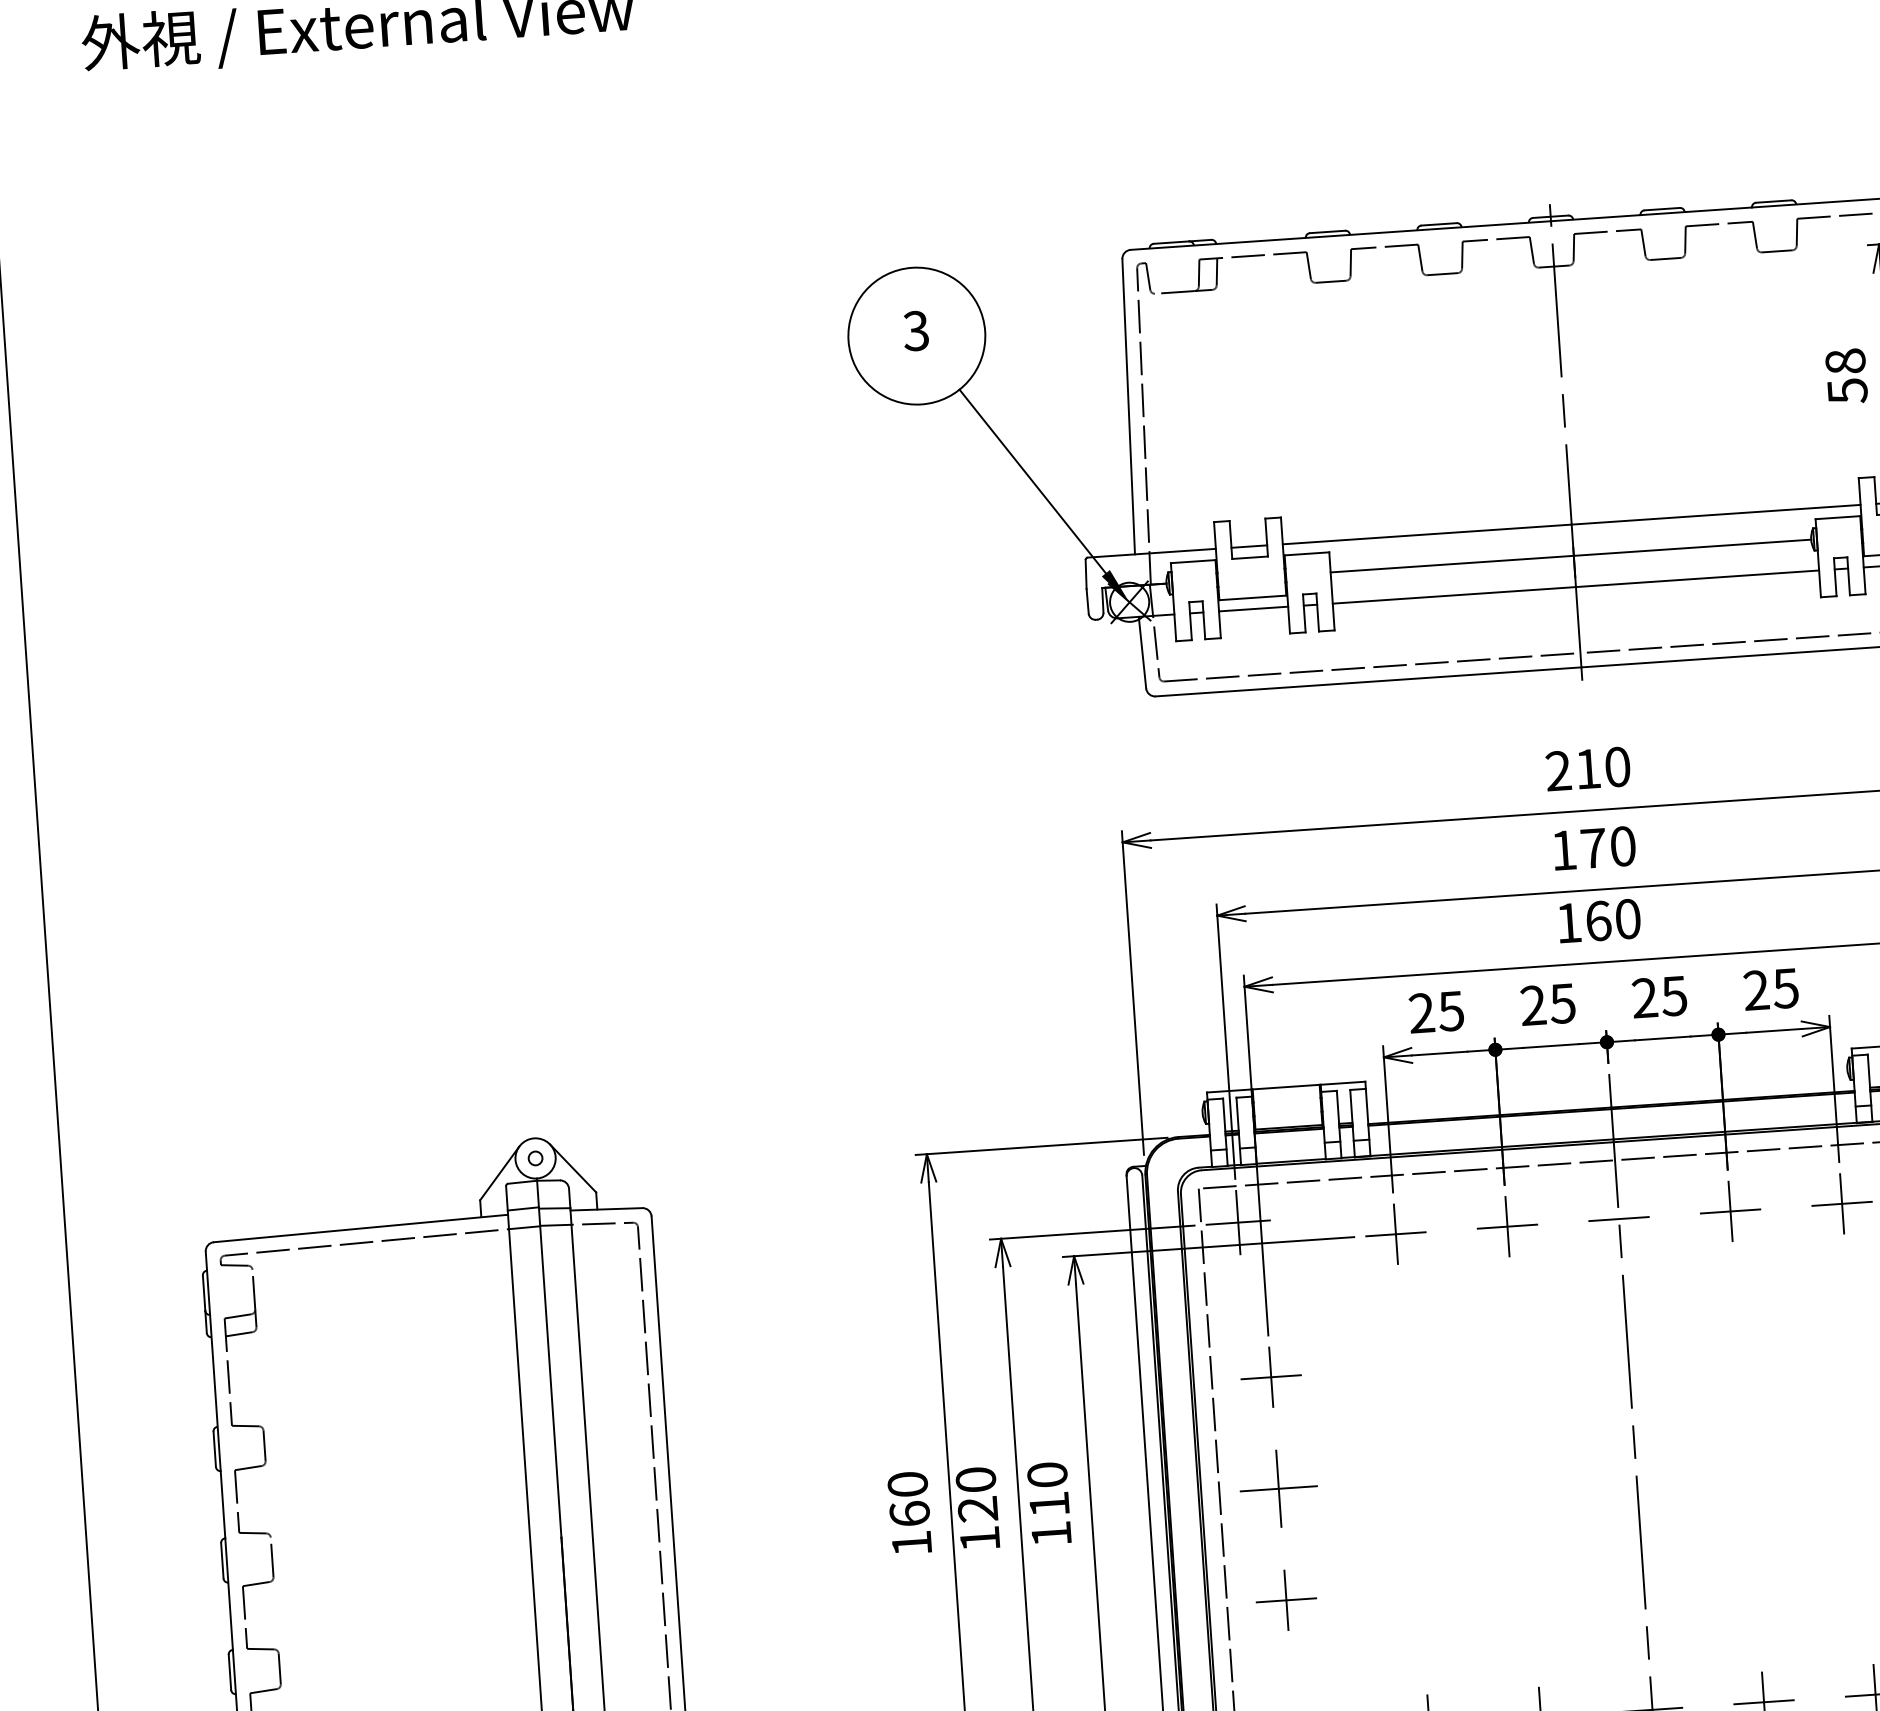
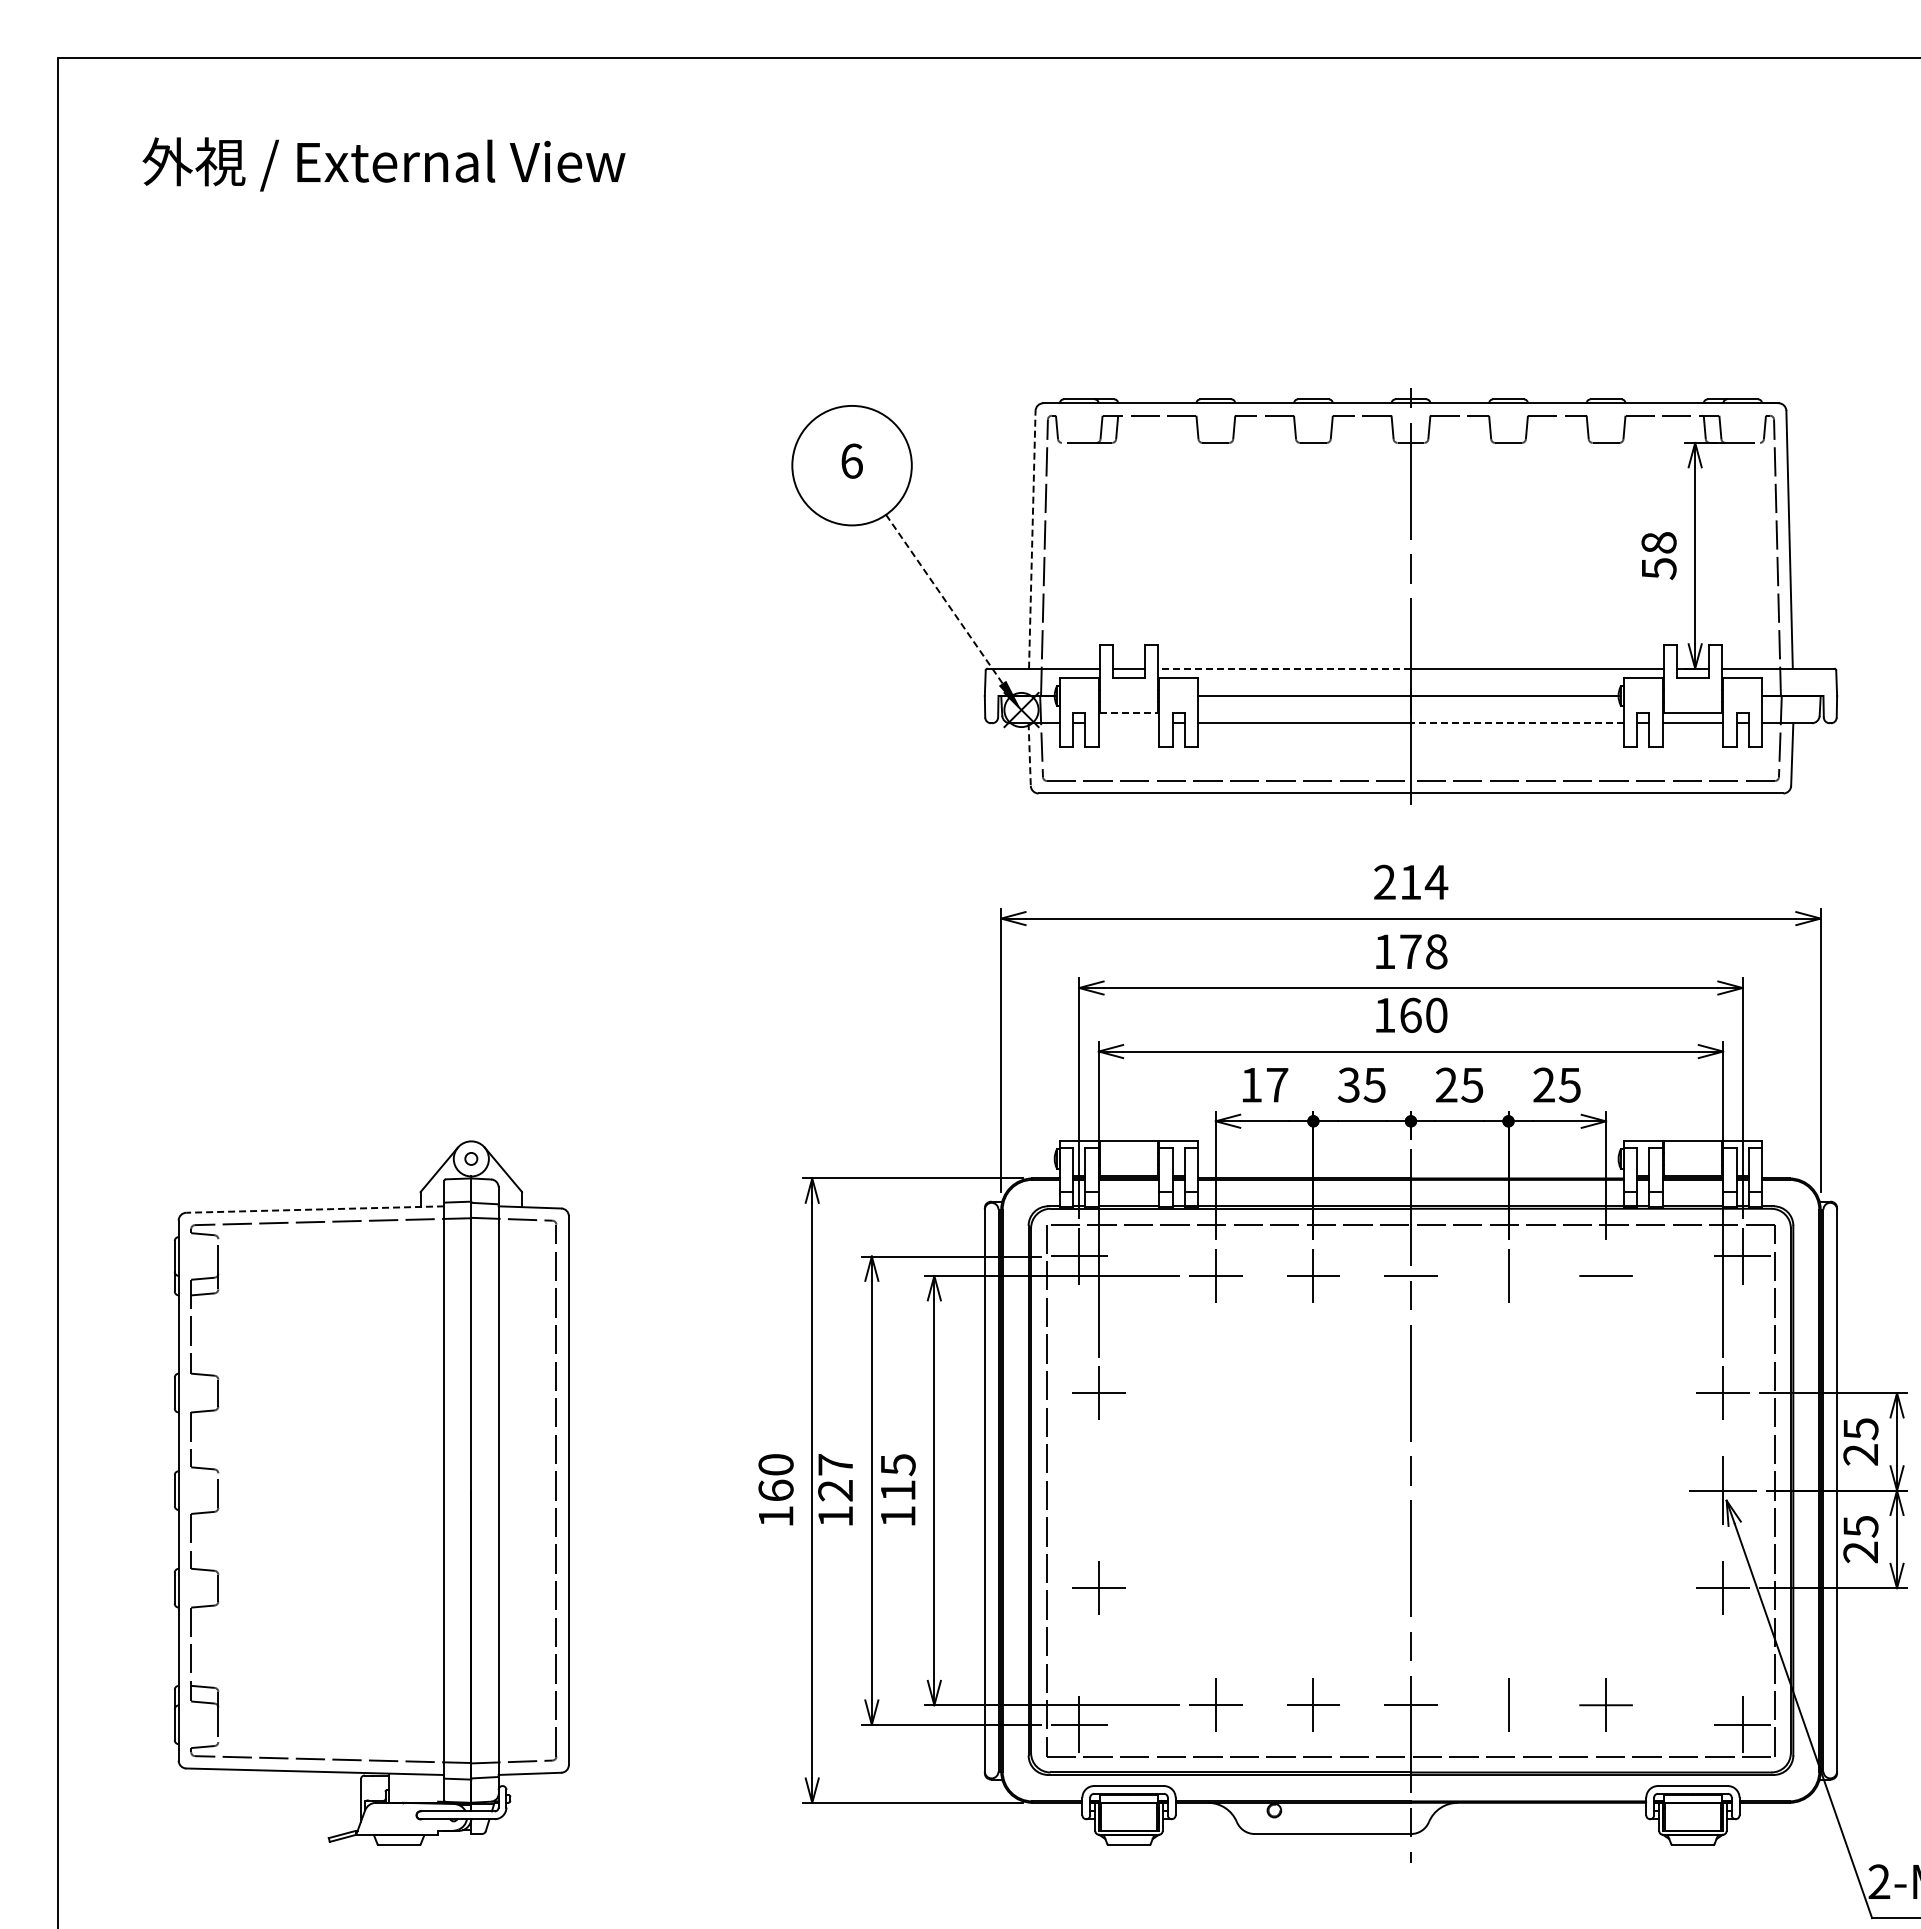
text: (915, 330) -> (851, 460), 3 -> 6
line: (1128, 406) -> (1032, 539), solid -> dashed
line: (1032, 481) -> (944, 599), solid -> dashed
line: (1427, 534) -> (1284, 668), solid -> dashed
line: (1696, 579) -> (1516, 723), solid -> dashed
line: (1253, 597) -> (1129, 713), solid -> dashed
line: (1253, 609) -> (1128, 723), removed
line: (1142, 653) -> (1029, 755), solid -> dashed
text: (1617, 767) -> (1436, 882), 210 -> 214
text: (1622, 846) -> (1436, 951), 170 -> 178
text: (1532, 1004) -> (1348, 1084), 25 -> 35
text: (1436, 1011) -> (1264, 1084), 25 -> 17
line: (1842, 1203) -> (1606, 1275), removed
line: (1730, 1212) -> (1508, 1276), removed
line: (361, 1228) -> (315, 1209), solid -> dashed
text: (1046, 1475) -> (897, 1465), 110 -> 115
text: (975, 1479) -> (835, 1464), 120 -> 127
part: (1278, 1488) -> (1098, 1490), removed
line: (1764, 1702) -> (1508, 1705), removed

